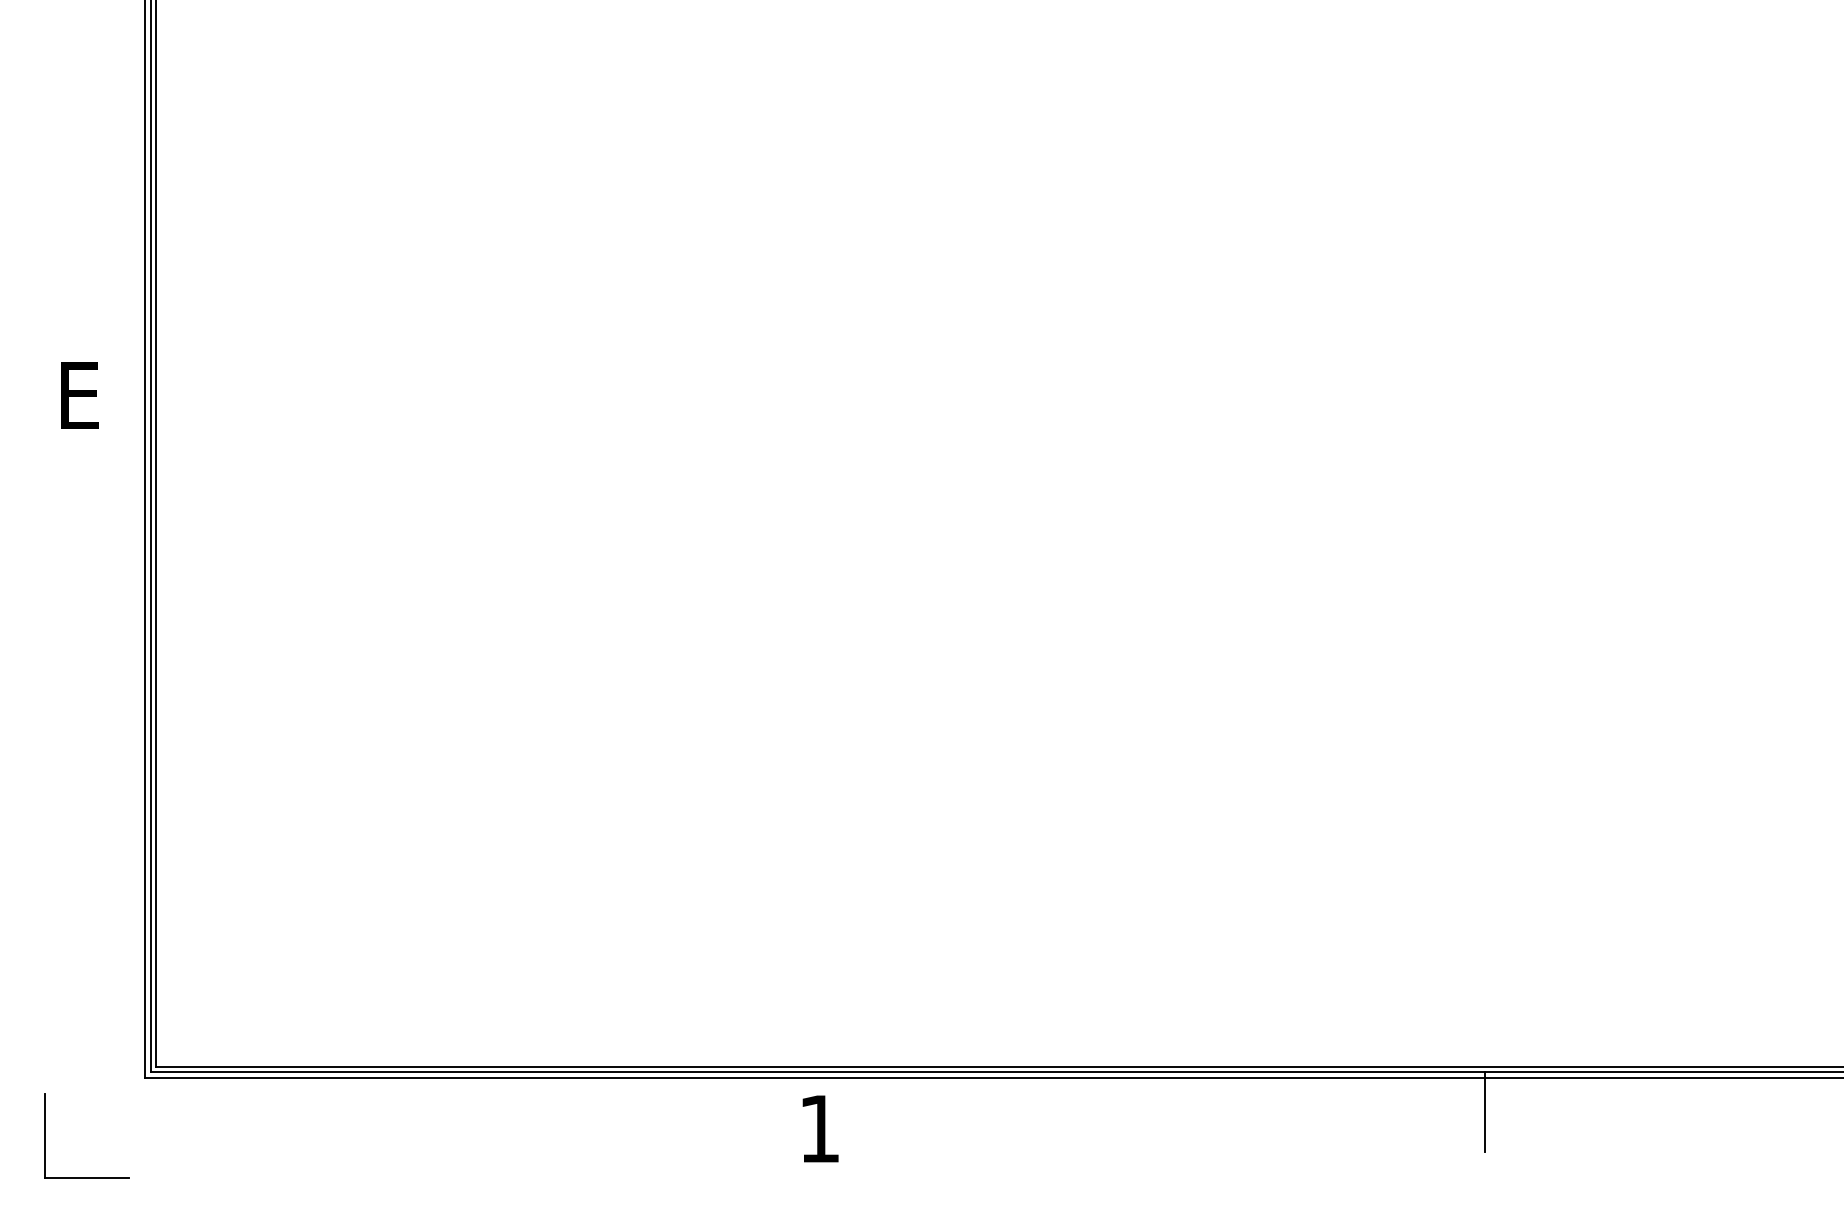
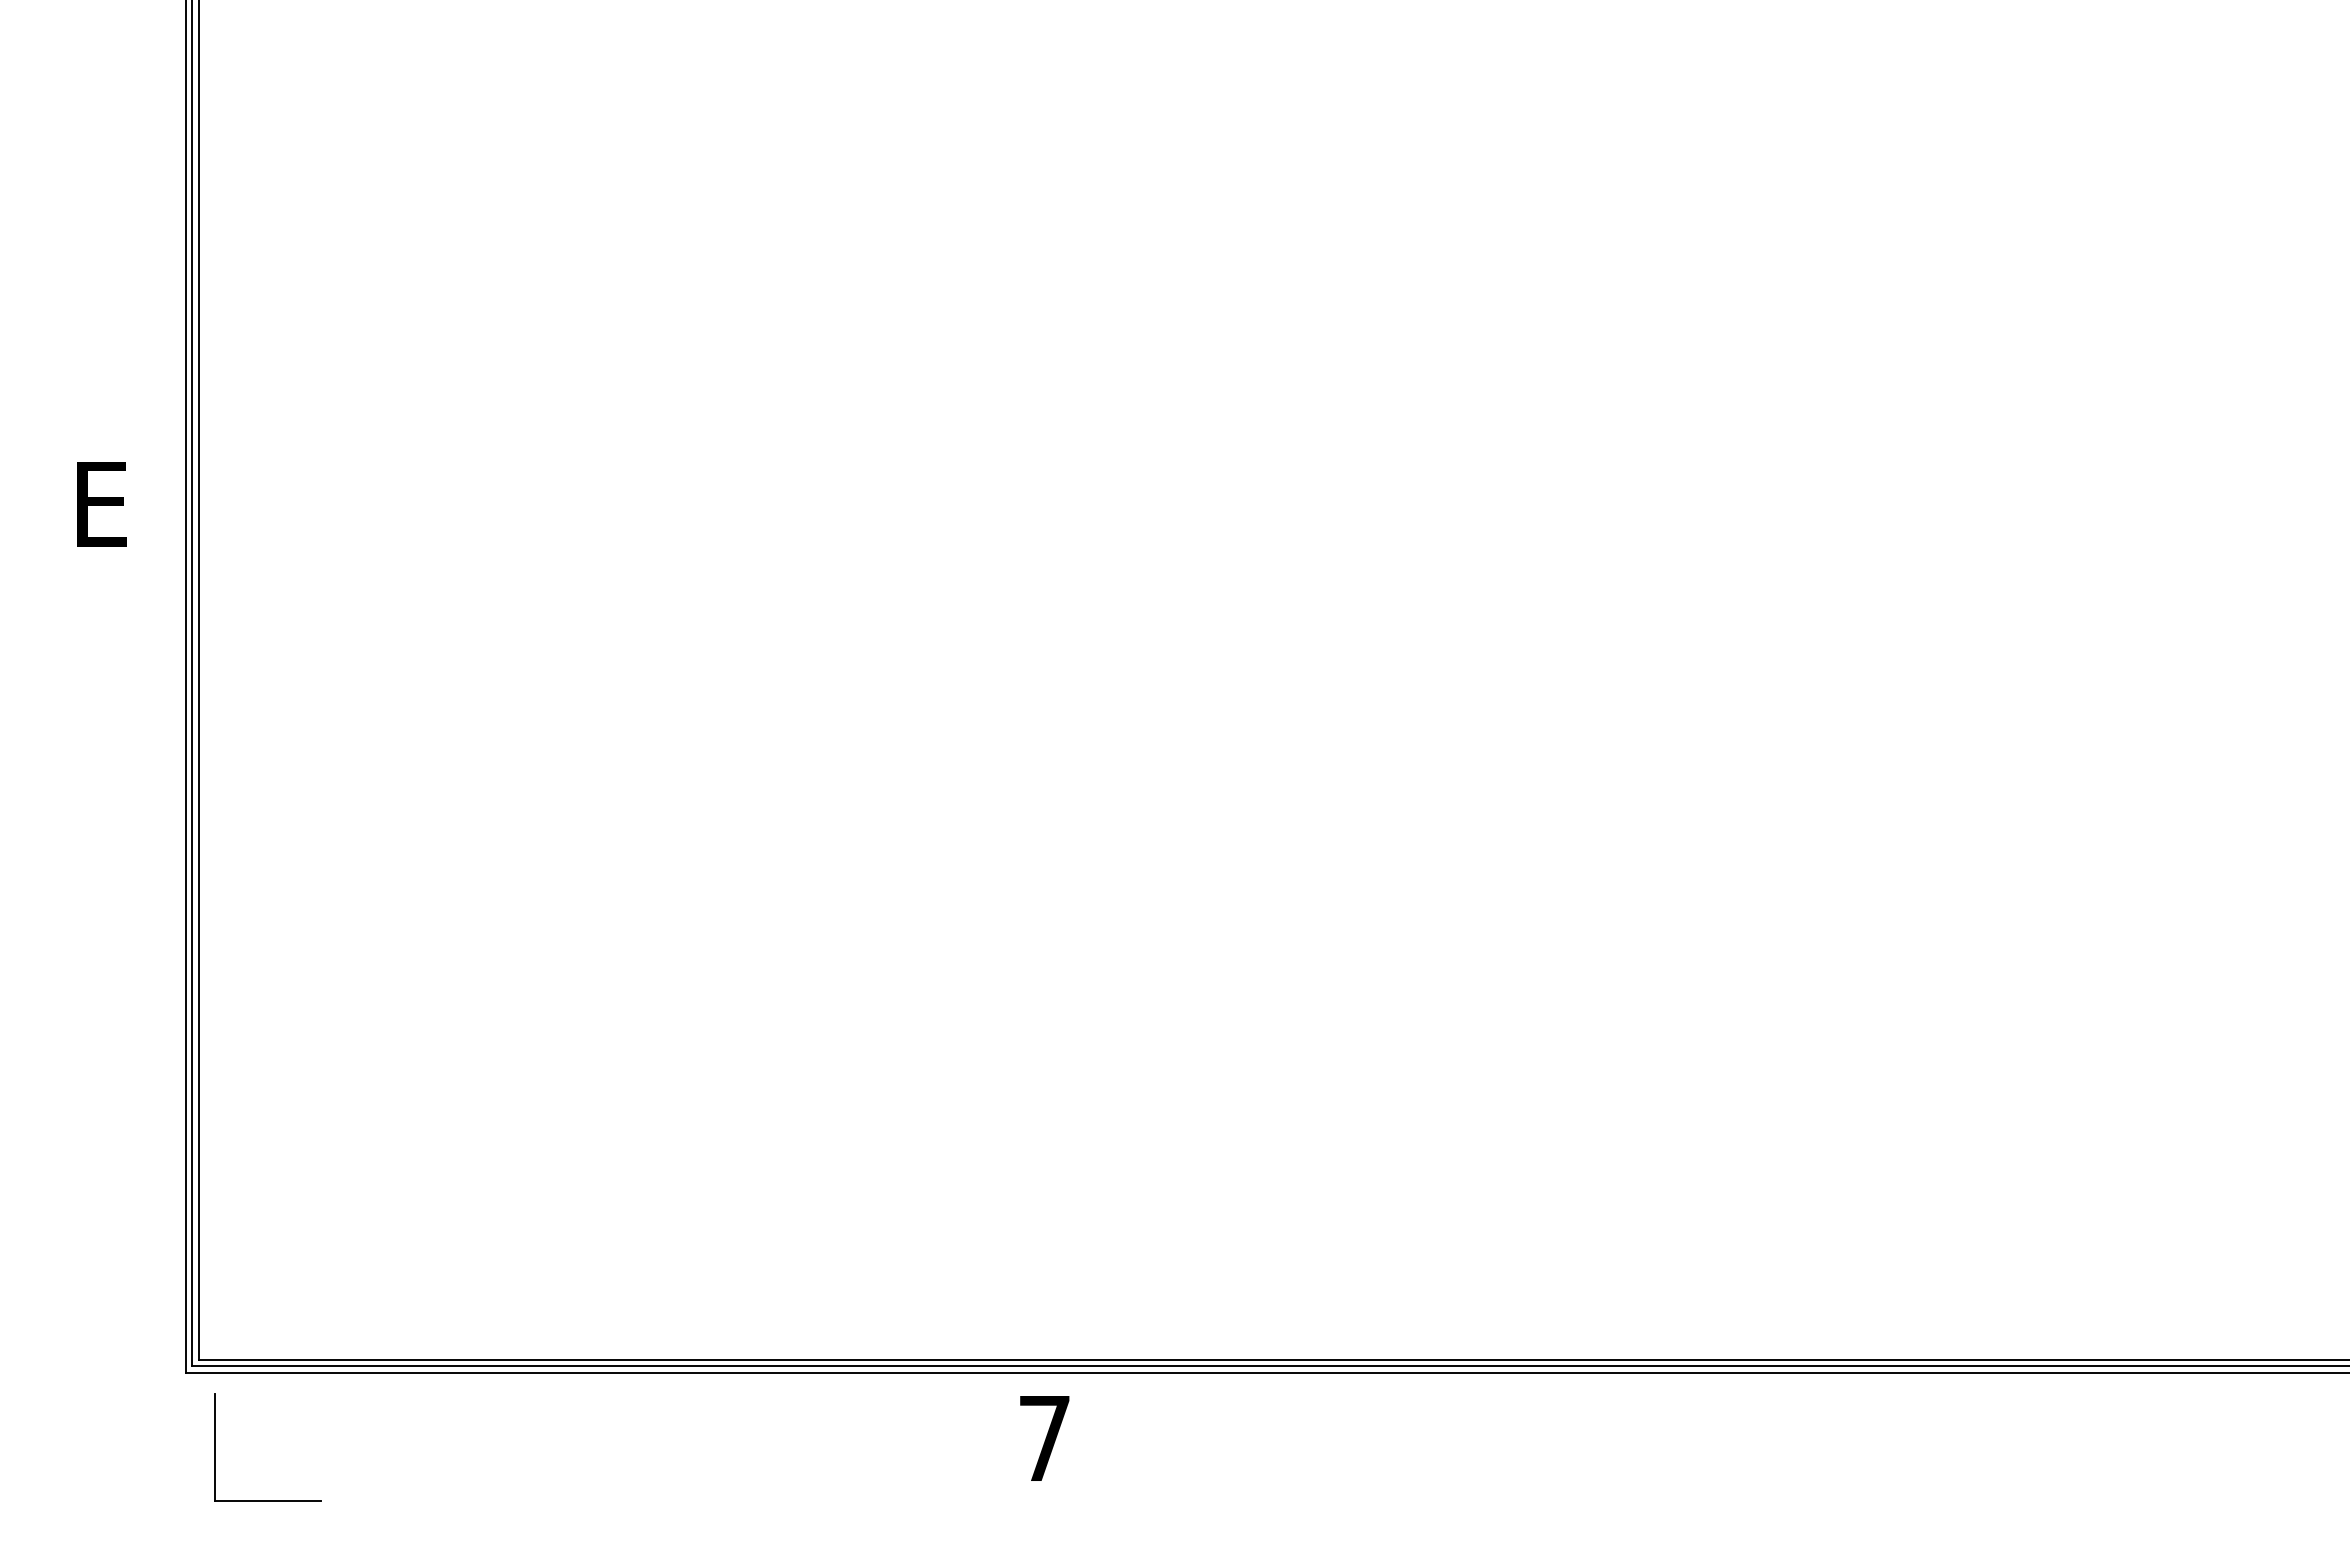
line: (1485, 1112) -> (1892, 1417), removed
text: (819, 1128) -> (1044, 1438), 1 -> 7
part: (45, 1135) -> (215, 1447), moved

